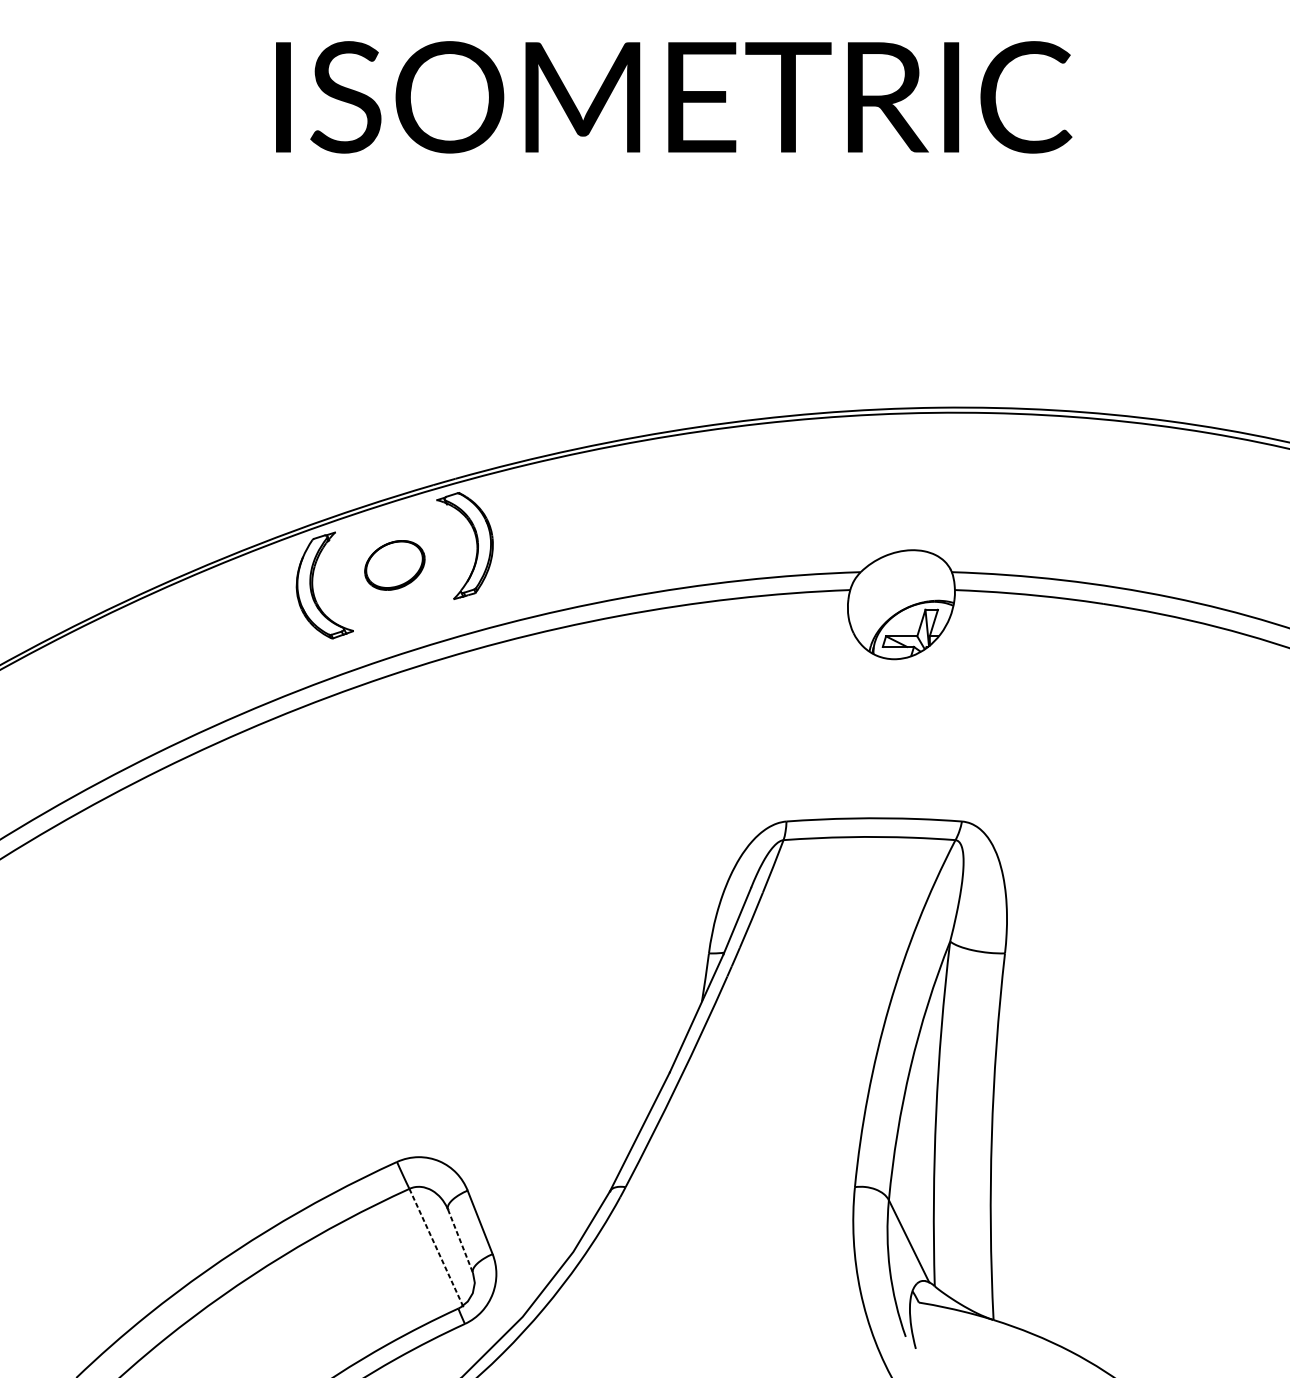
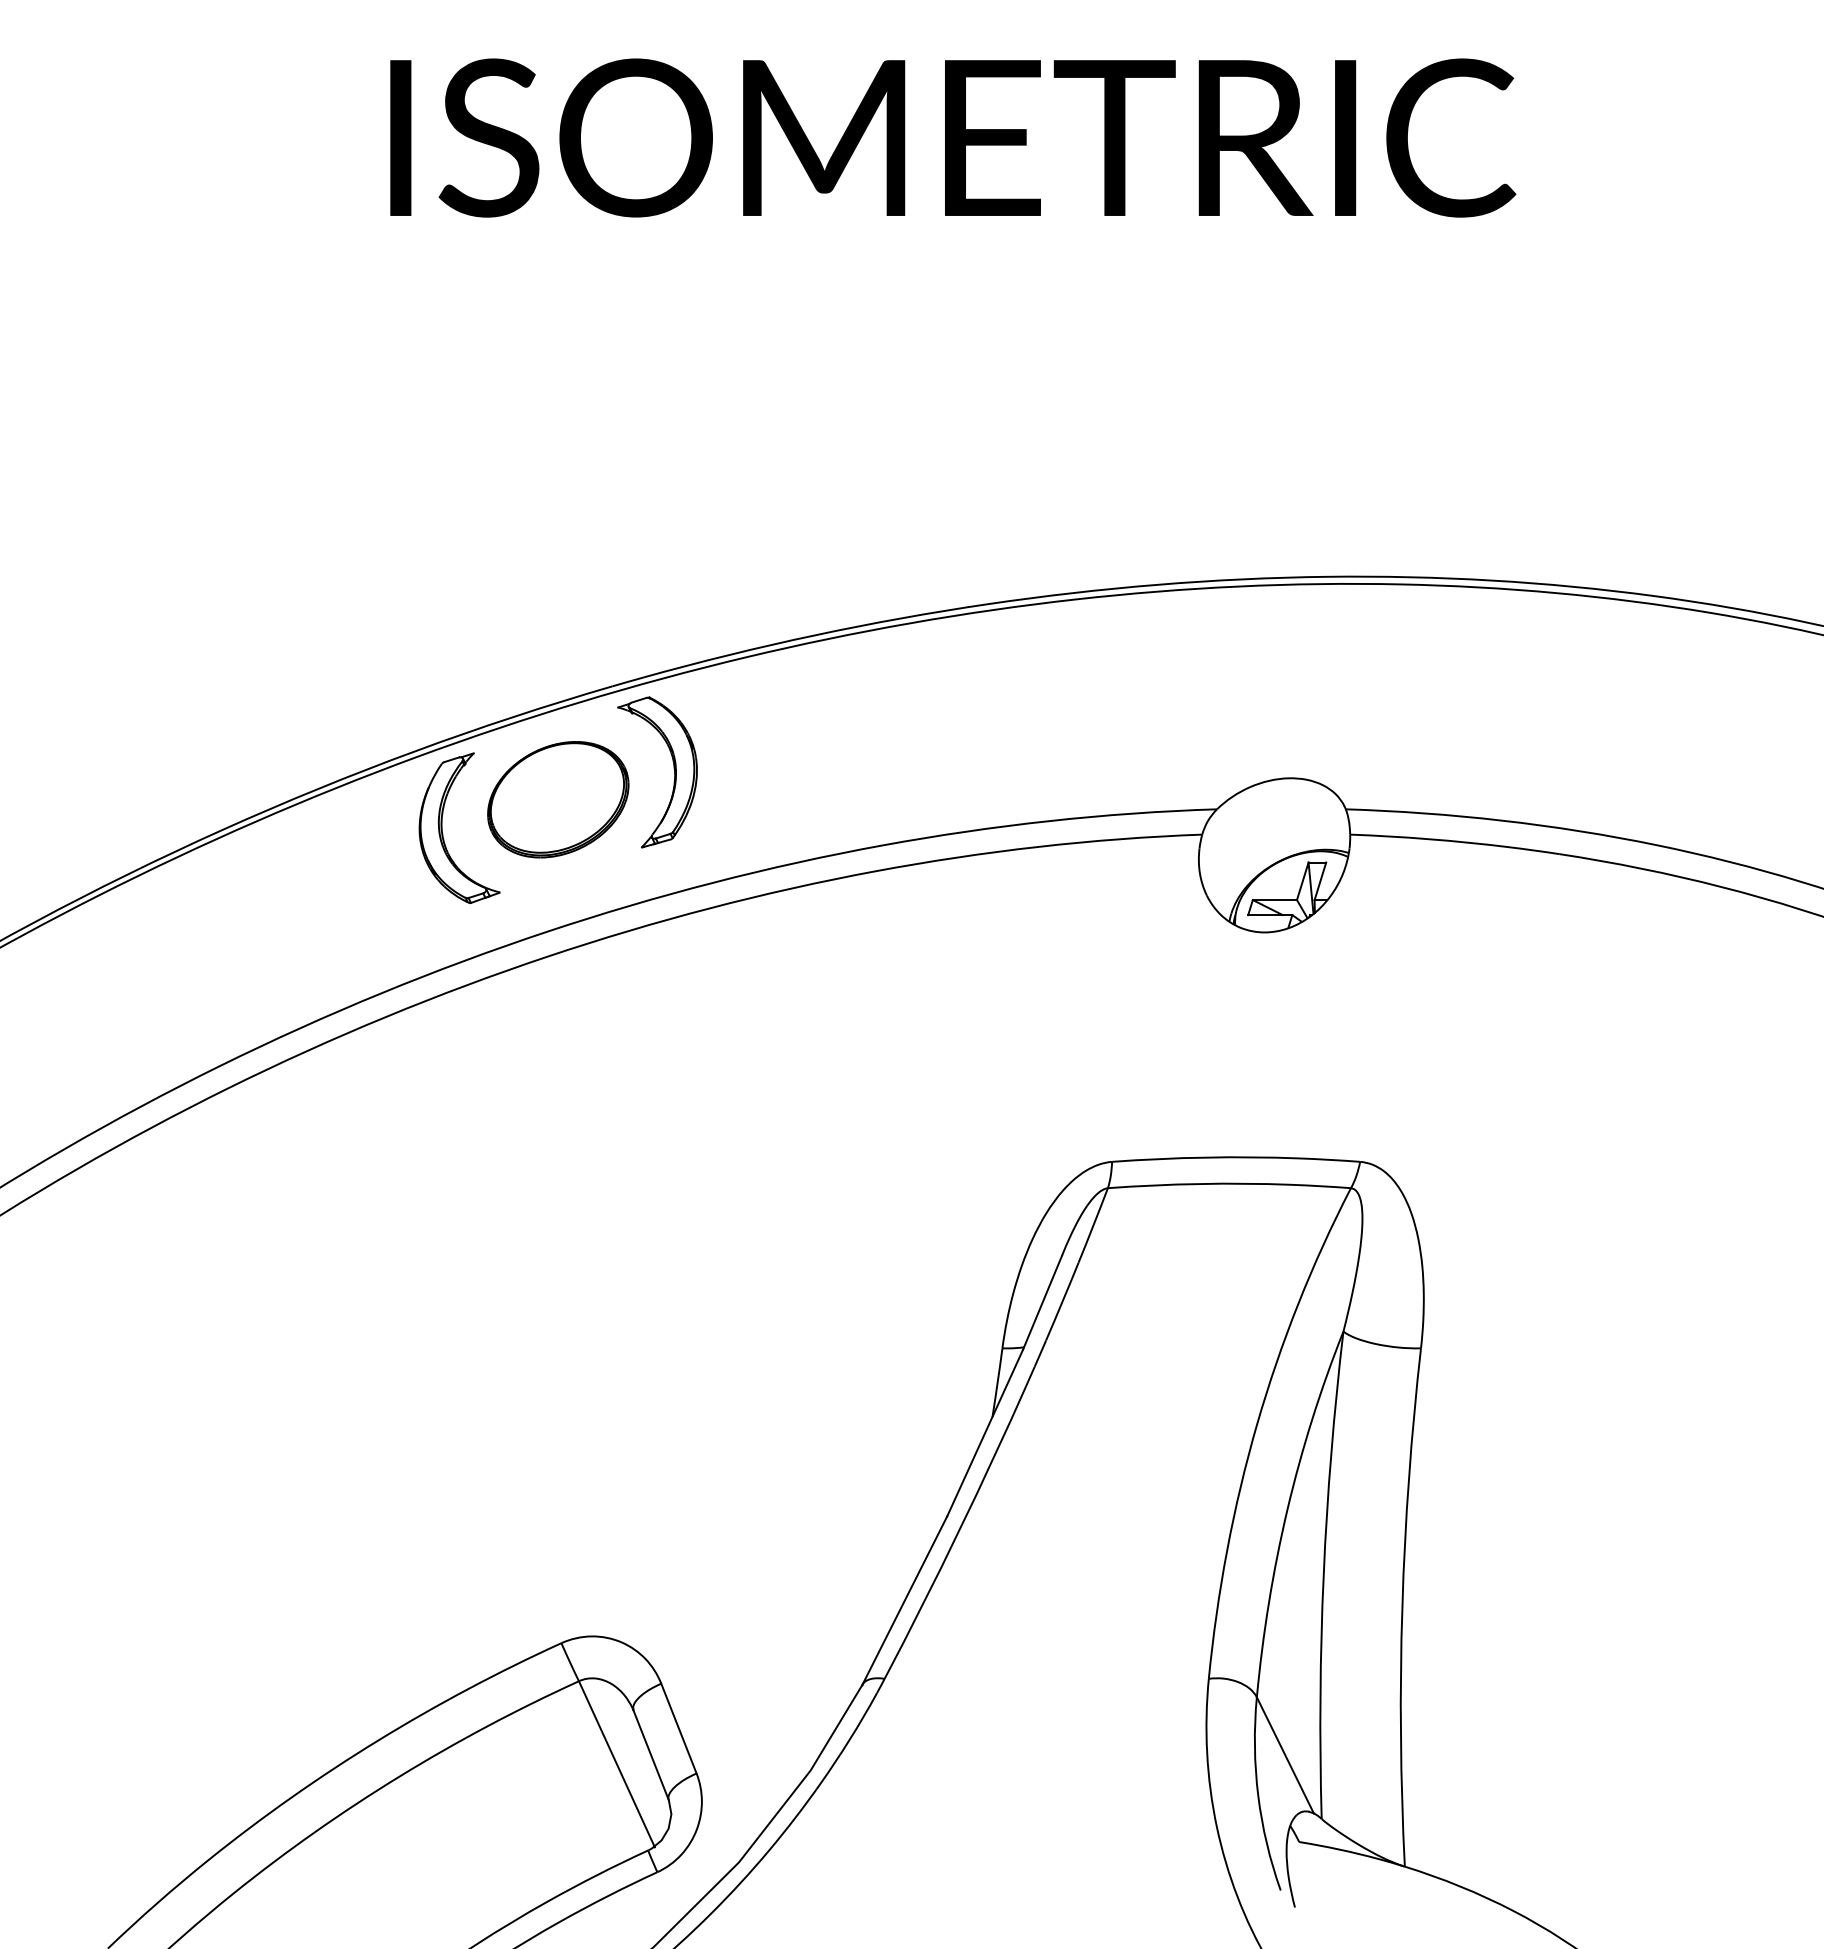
part: (394, 565) -> (558, 799), size x1.67
line: (460, 1241) -> (651, 1755), dashed -> solid
line: (435, 1247) -> (616, 1763), dashed -> solid

